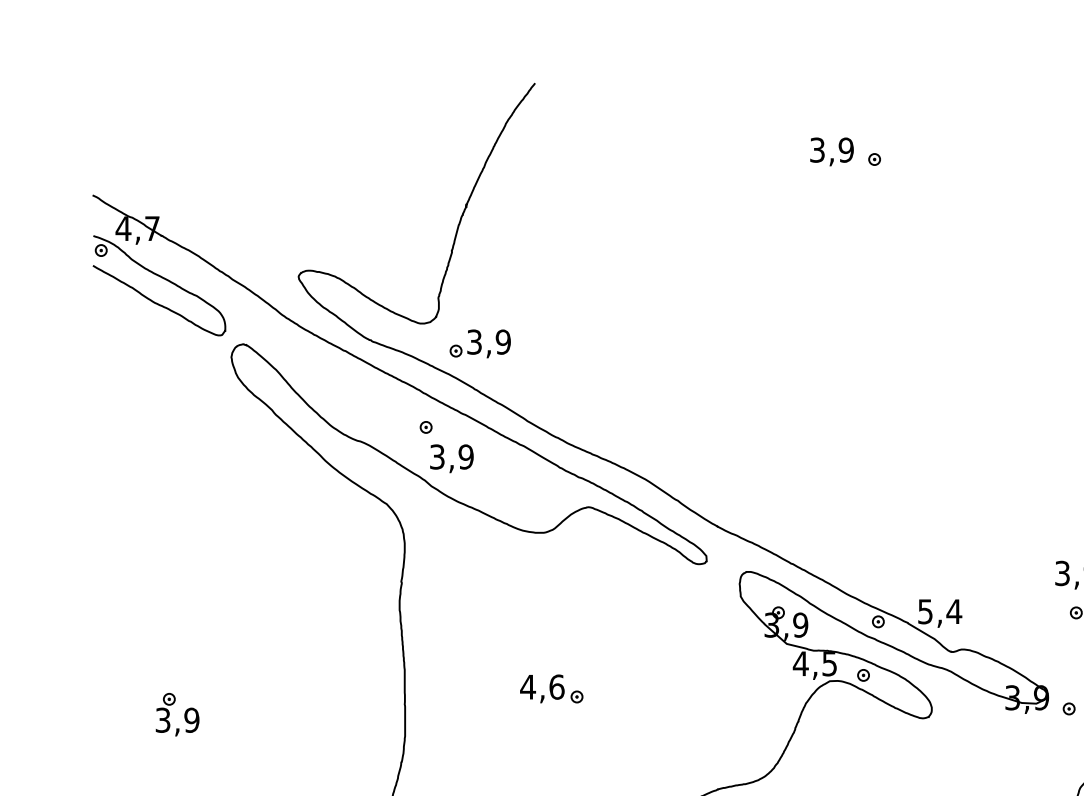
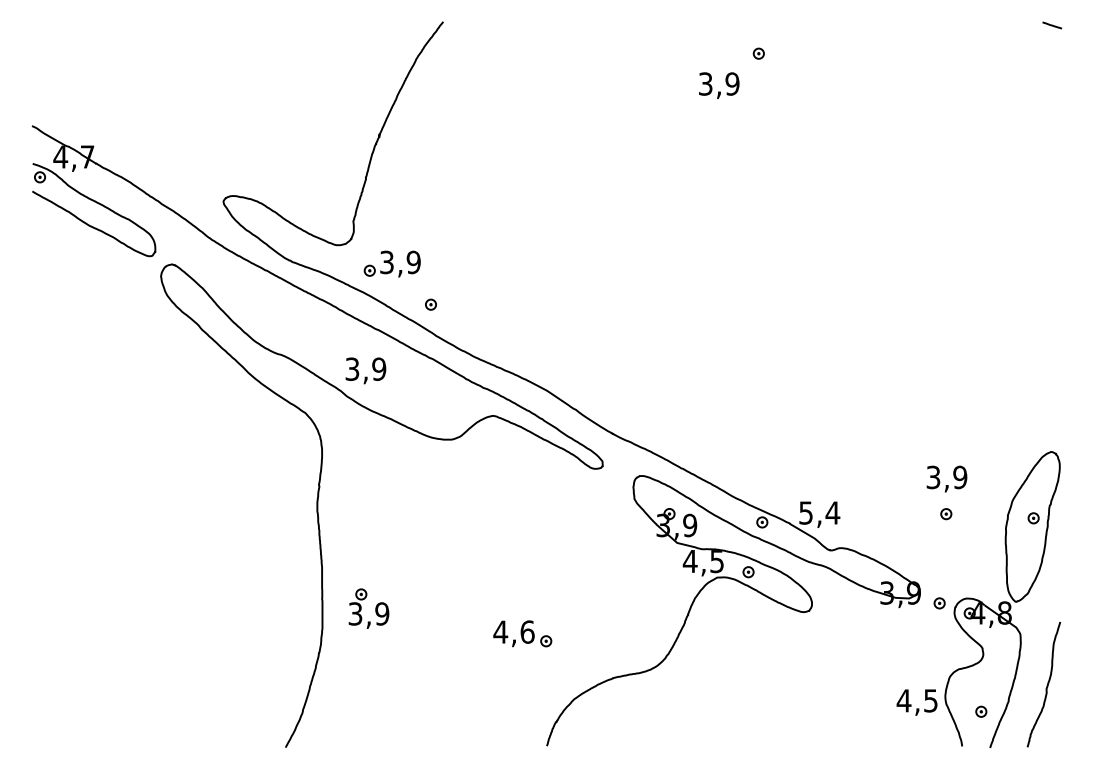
part: (874, 159) -> (758, 53), moved
part: (425, 427) -> (430, 304), moved
part: (551, 688) -> (522, 633), moved
part: (169, 714) -> (361, 608), moved

